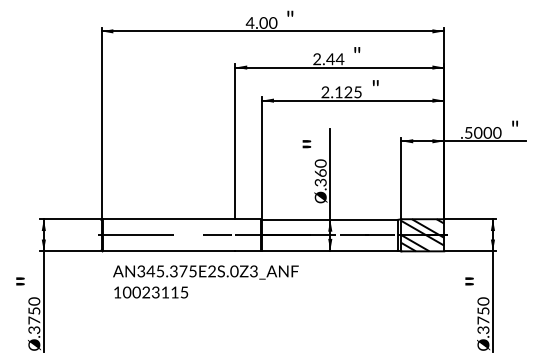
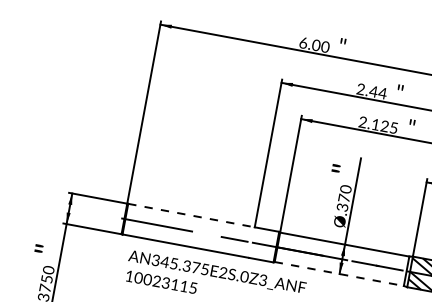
text: (249, 22) -> (302, 42), 4.00 -> 6.00
text: (320, 172) -> (344, 197), .360 -> .370
line: (169, 219) -> (191, 215), solid -> dashed
line: (329, 250) -> (338, 273), solid -> dashed

